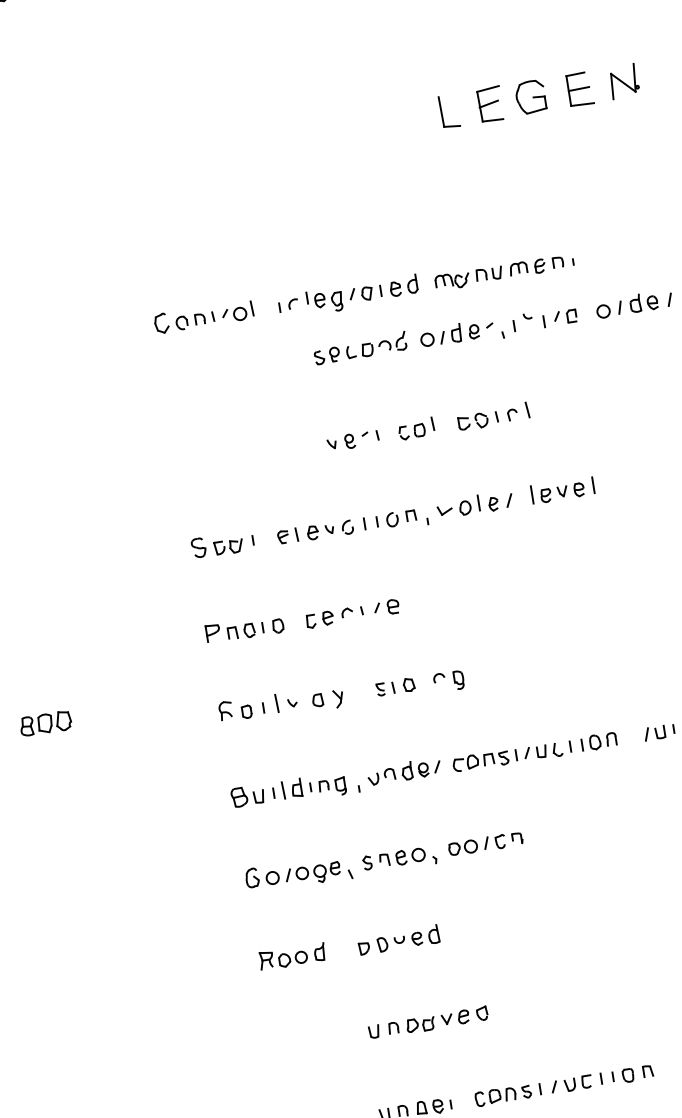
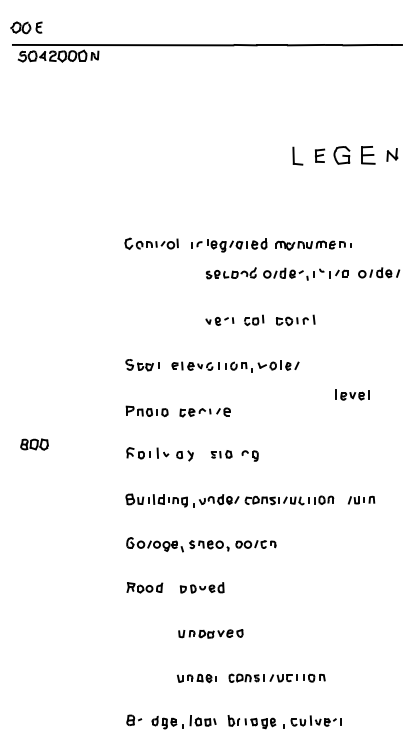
part: (624, 80) -> (392, 154), size x0.7
part: (489, 103) -> (319, 155), size x0.7
part: (561, 489) -> (352, 394), moved

